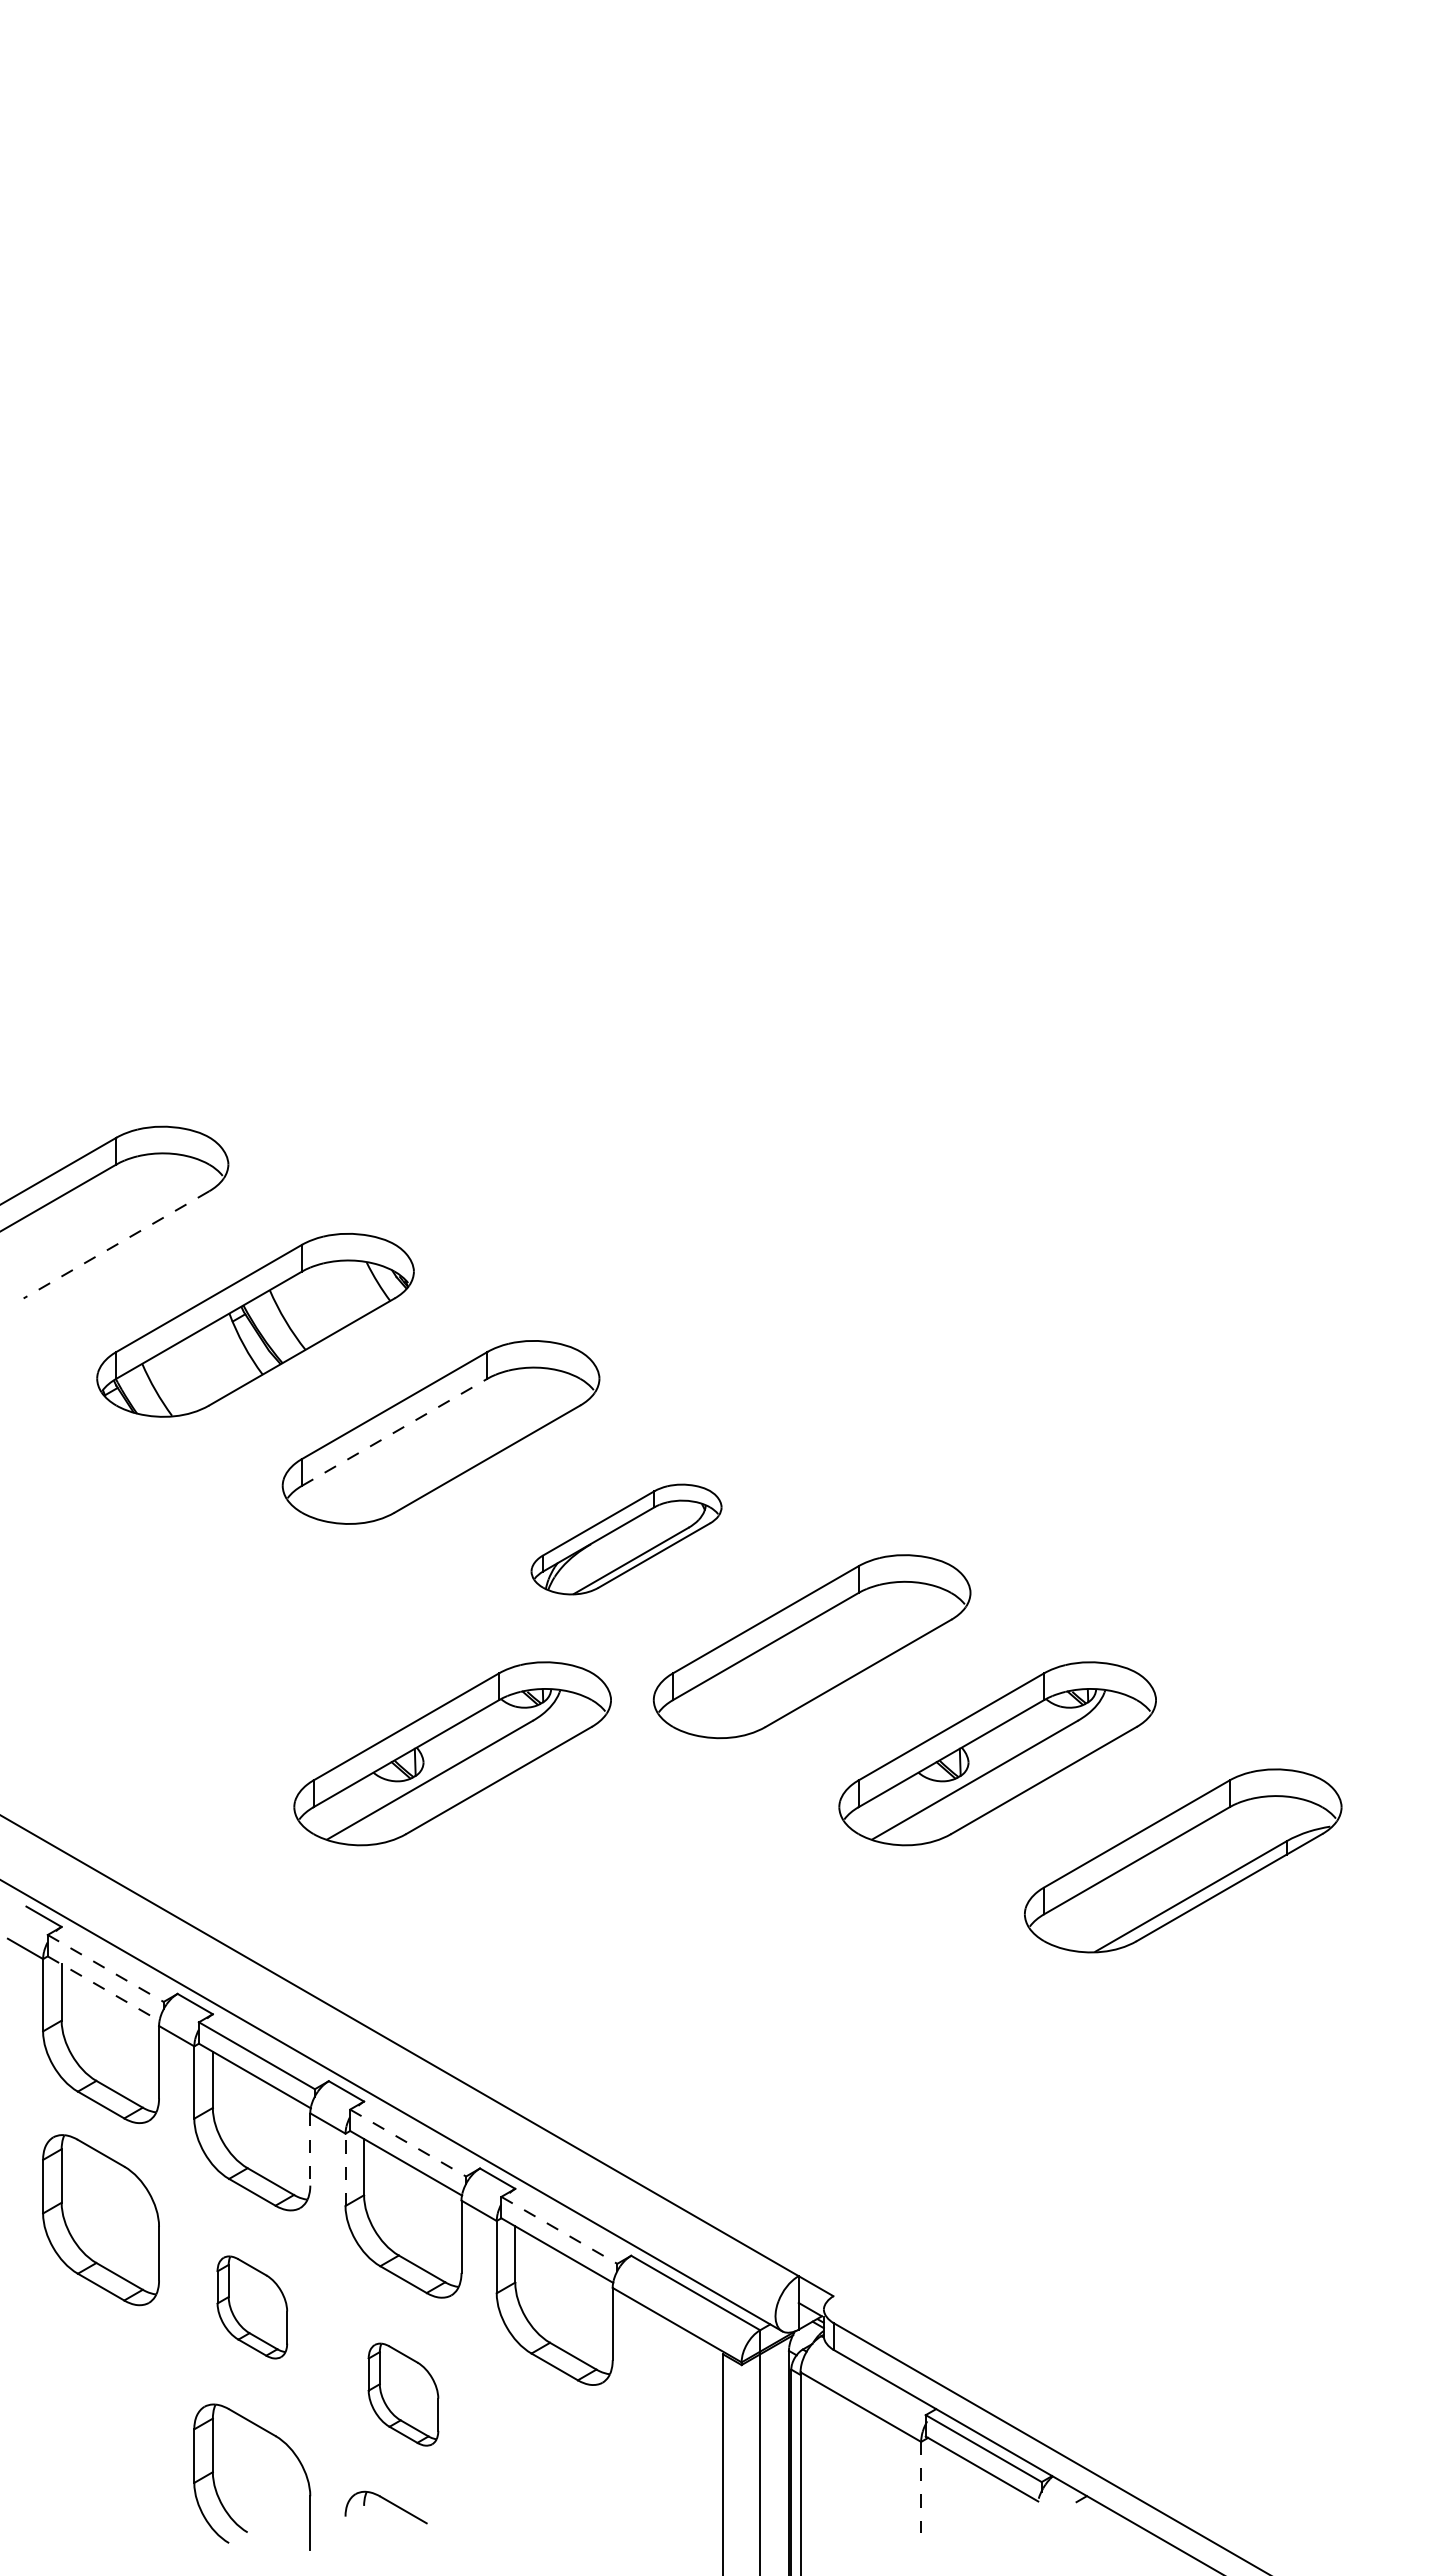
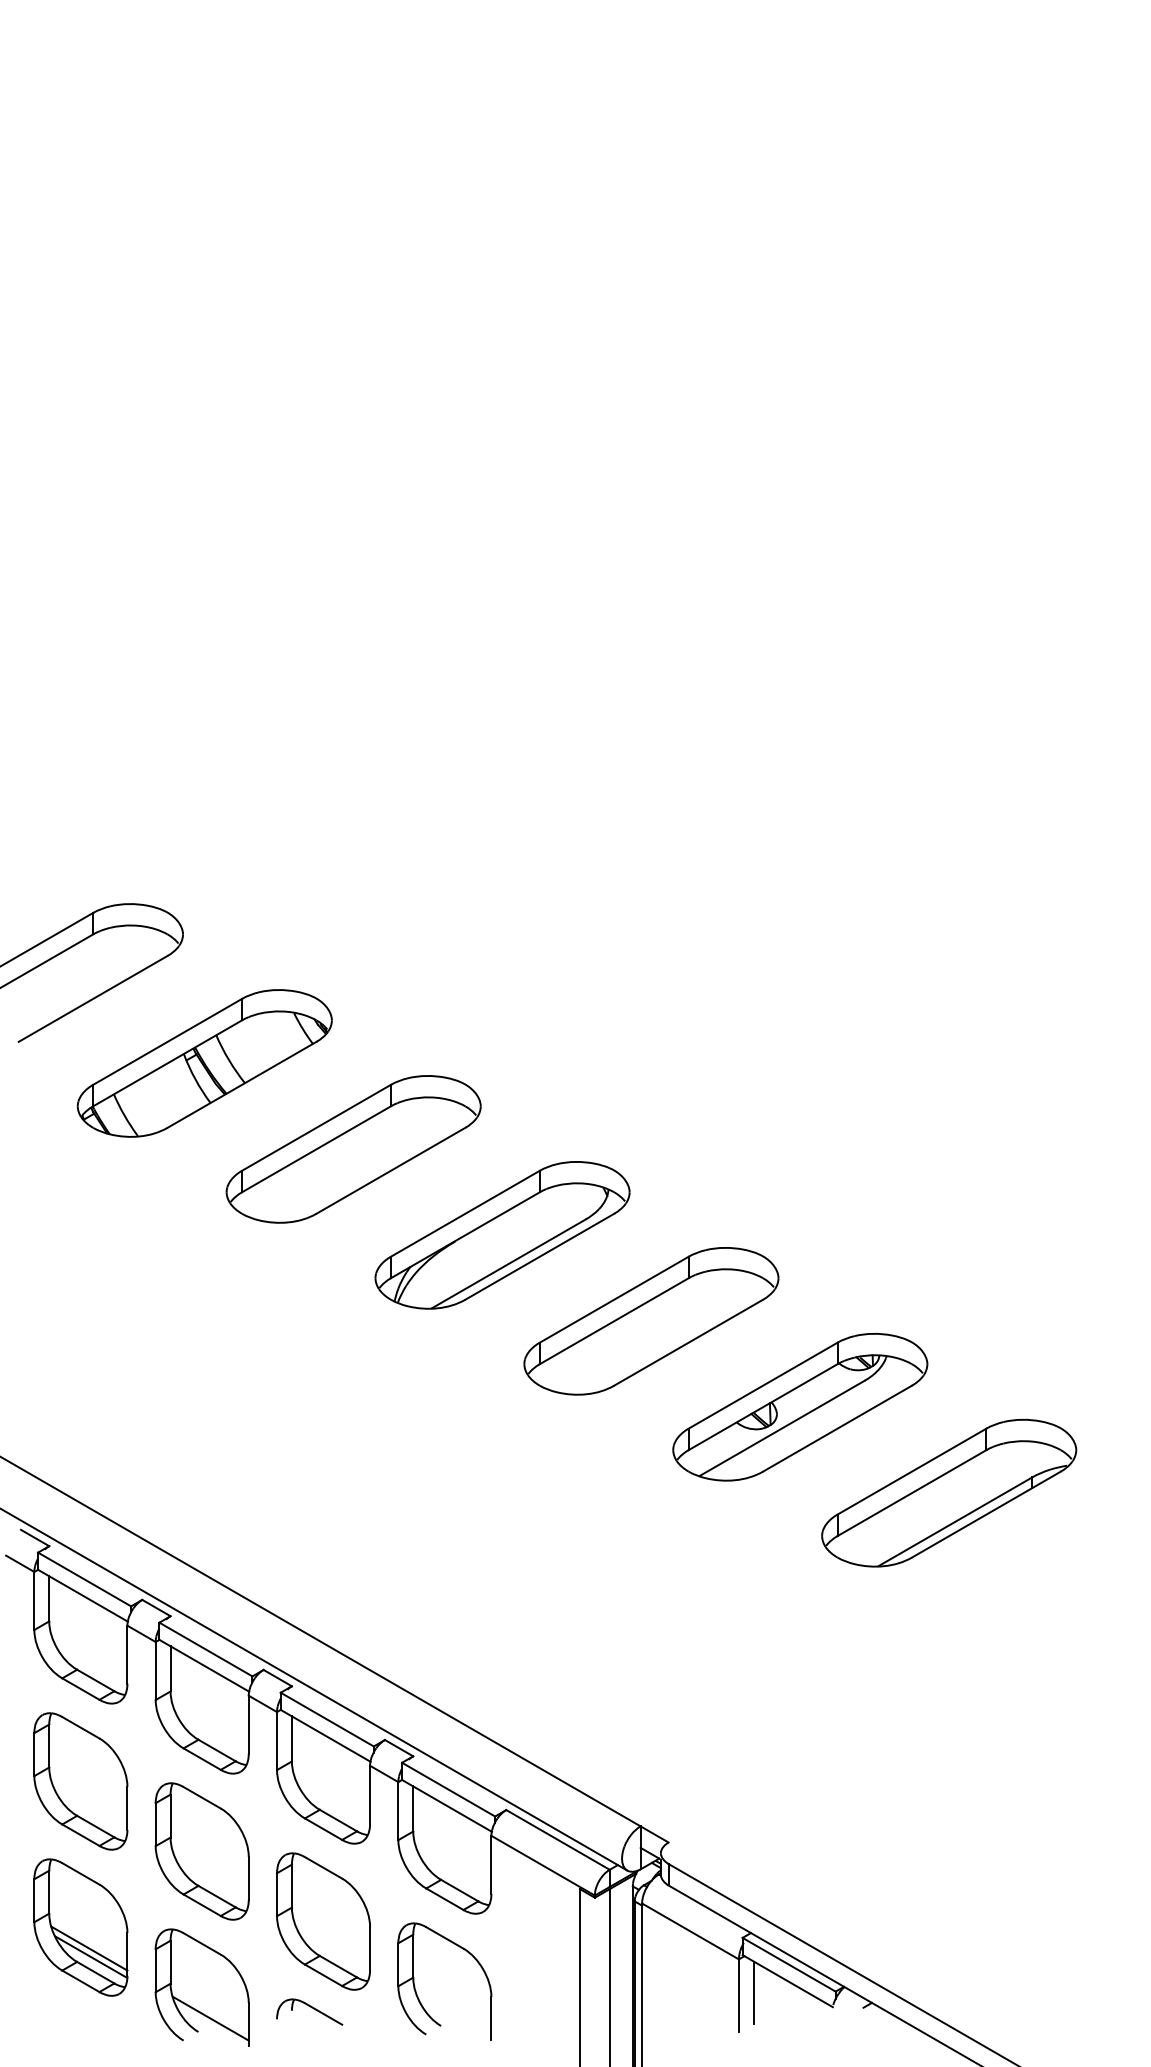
line: (115, 1245) -> (92, 999), dashed -> solid
line: (395, 1432) -> (317, 1149), dashed -> solid
part: (626, 1539) -> (502, 1235), size x1.67
part: (452, 1753) -> (362, 1407), removed
line: (105, 1968) -> (84, 1579), dashed -> solid
line: (103, 1988) -> (82, 1595), dashed -> solid
line: (408, 2143) -> (327, 1719), dashed -> solid
line: (310, 2149) -> (248, 1724), dashed -> solid
line: (345, 2169) -> (277, 1740), dashed -> solid
line: (559, 2230) -> (448, 1789), dashed -> solid
part: (252, 2307) -> (202, 1851), size x1.67
part: (403, 2394) -> (323, 1921), size x1.67
part: (101, 2402) -> (81, 1927), added
part: (517, 2473) -> (415, 1984), added
line: (939, 2483) -> (753, 1992), added
line: (921, 2487) -> (739, 1995), dashed -> solid
line: (262, 2515) -> (210, 2018), added

